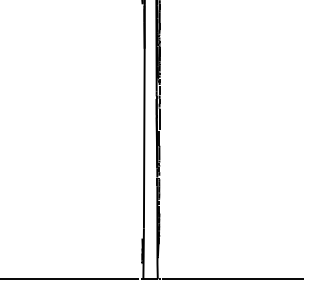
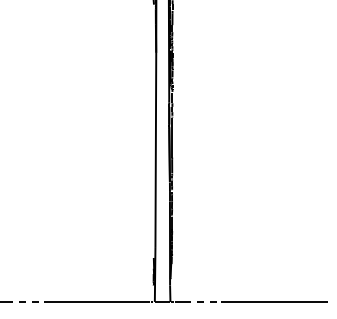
line: (22, 278) -> (24, 301), solid -> dashed
line: (187, 278) -> (202, 301), solid -> dashed

